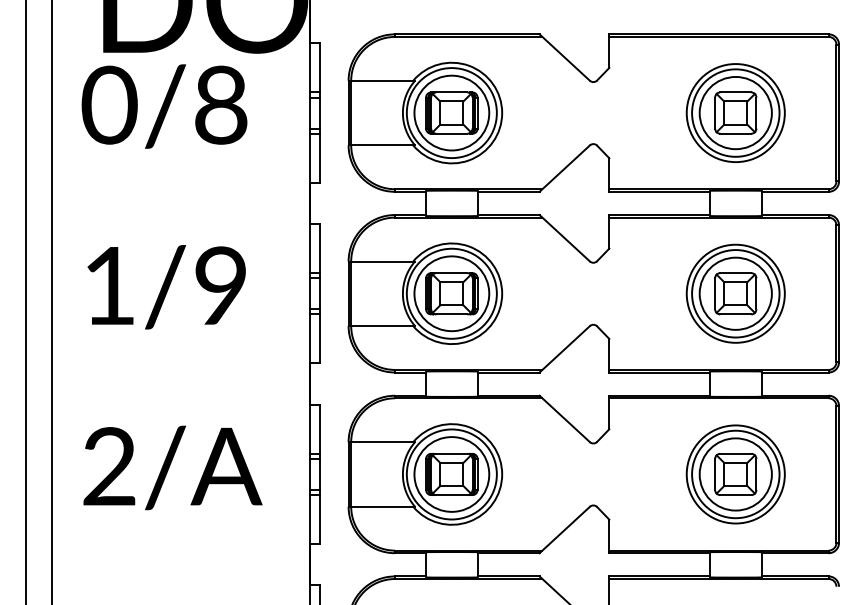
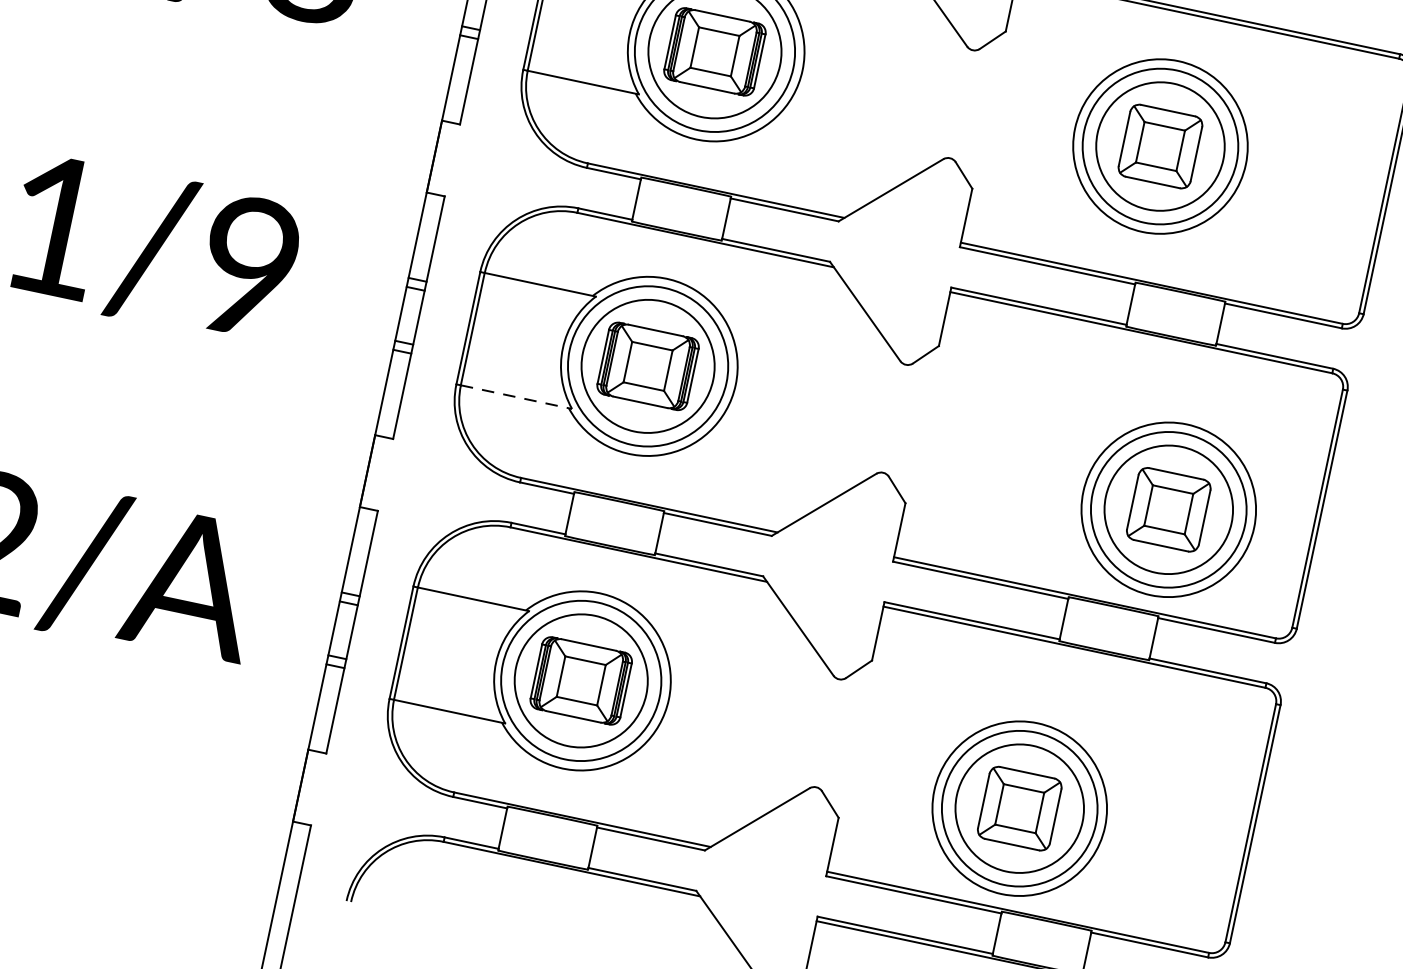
part: (735, 112) -> (1160, 145), moved
part: (735, 293) -> (1168, 509), moved
line: (383, 326) -> (517, 398), solid -> dashed
part: (735, 474) -> (1019, 808), moved

